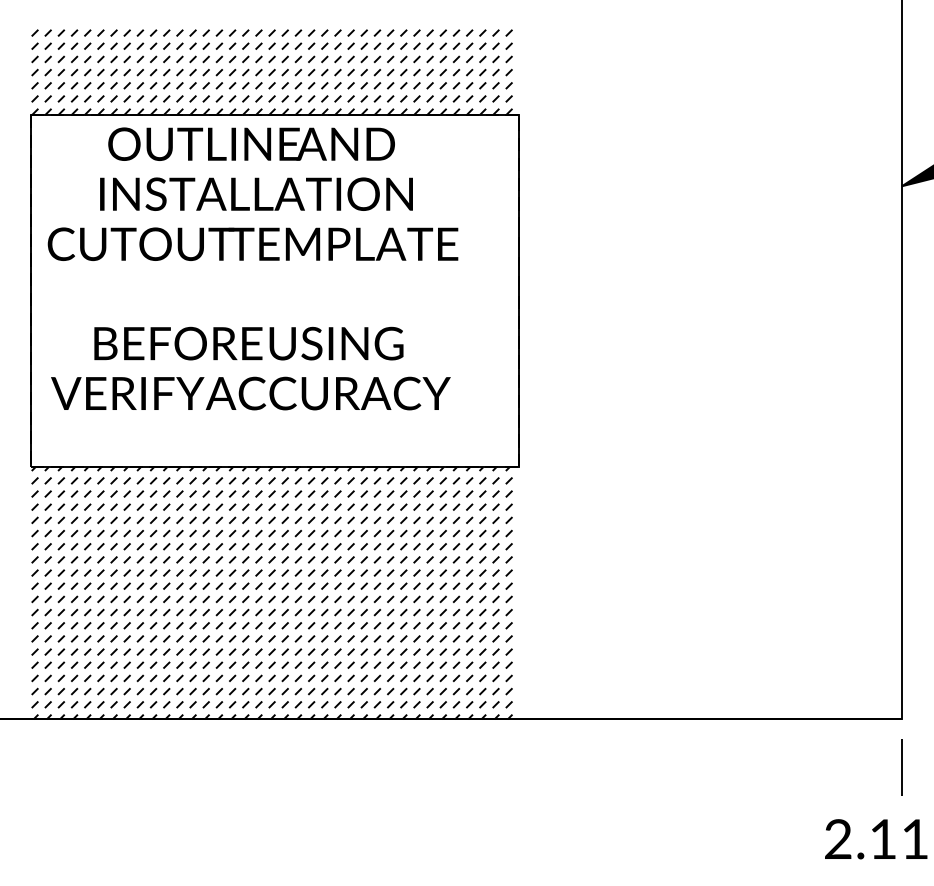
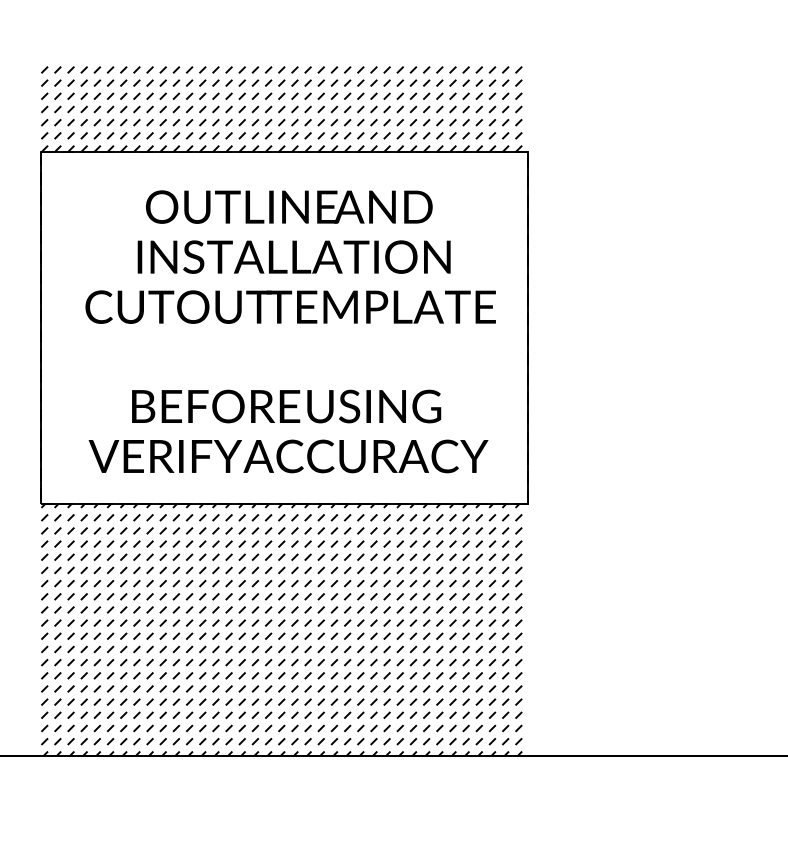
text: (252, 268) -> (290, 331), moved

